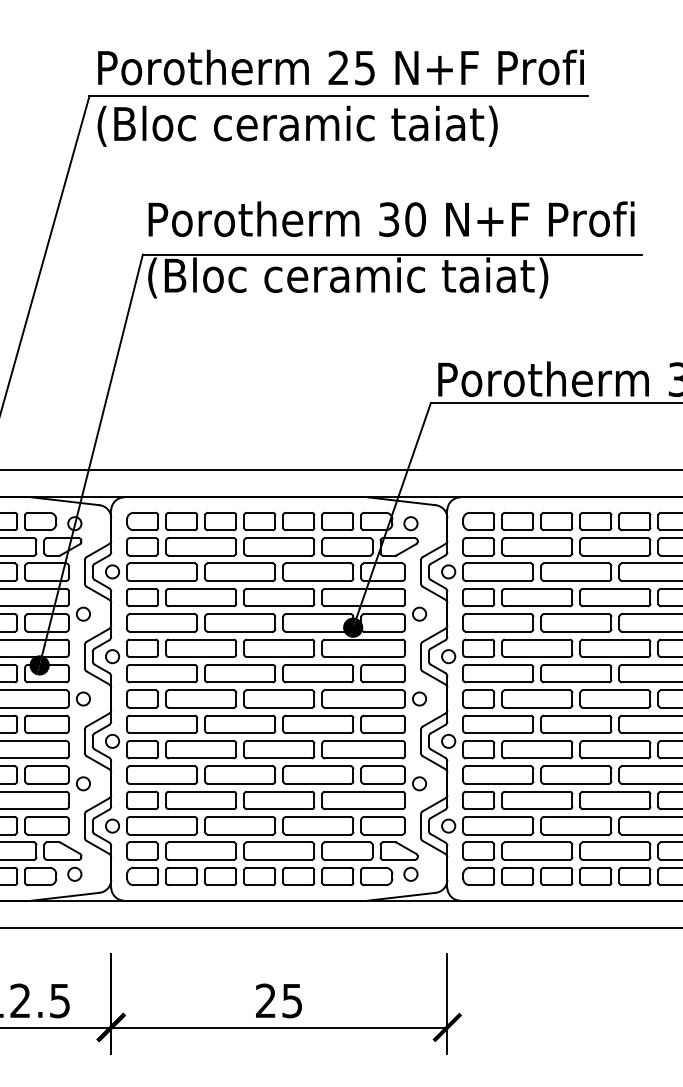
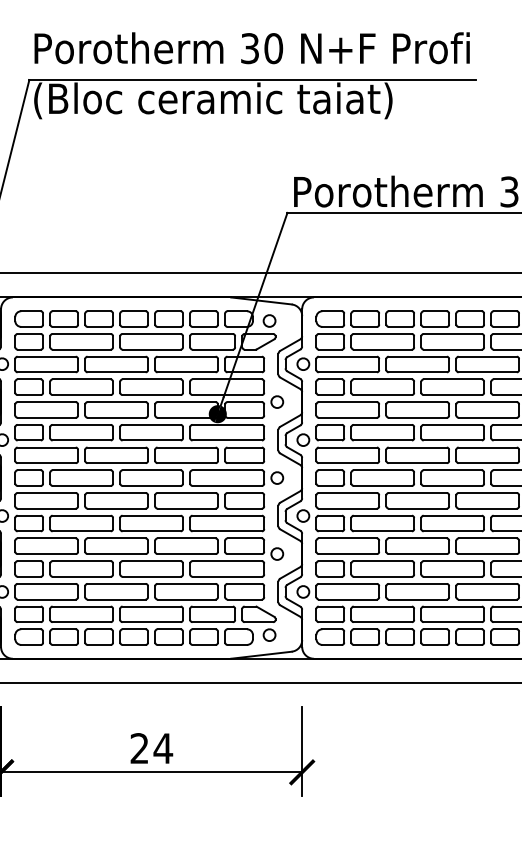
text: (292, 1001) -> (163, 749), 25 -> 24

